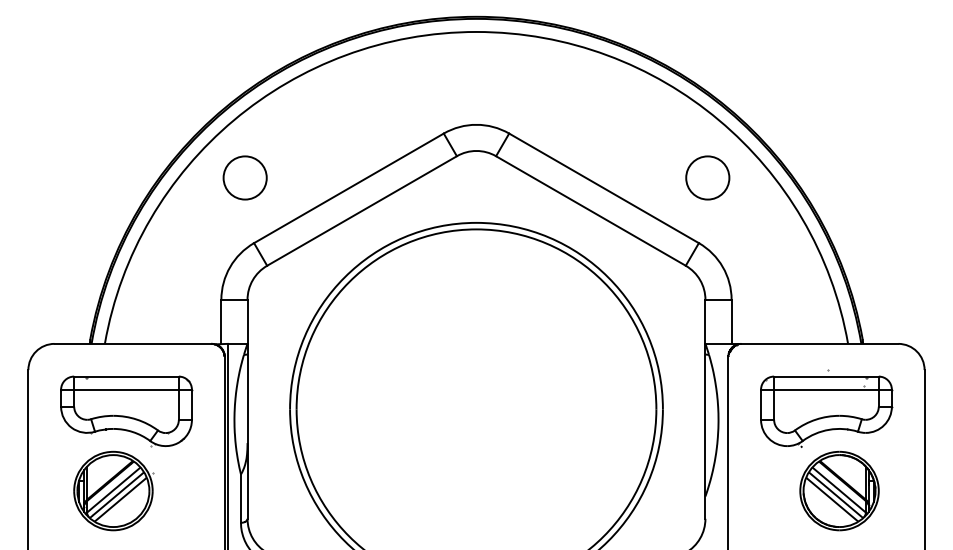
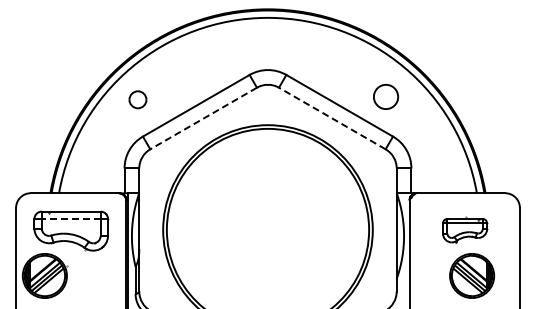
part: (244, 177) -> (137, 99), size x0.7
part: (708, 177) -> (386, 96), moved
line: (361, 210) -> (203, 118), solid -> dashed
line: (591, 210) -> (332, 118), solid -> dashed
line: (125, 388) -> (70, 218), solid -> dashed
part: (827, 408) -> (465, 229), size x0.6
part: (114, 490) -> (45, 275), moved

